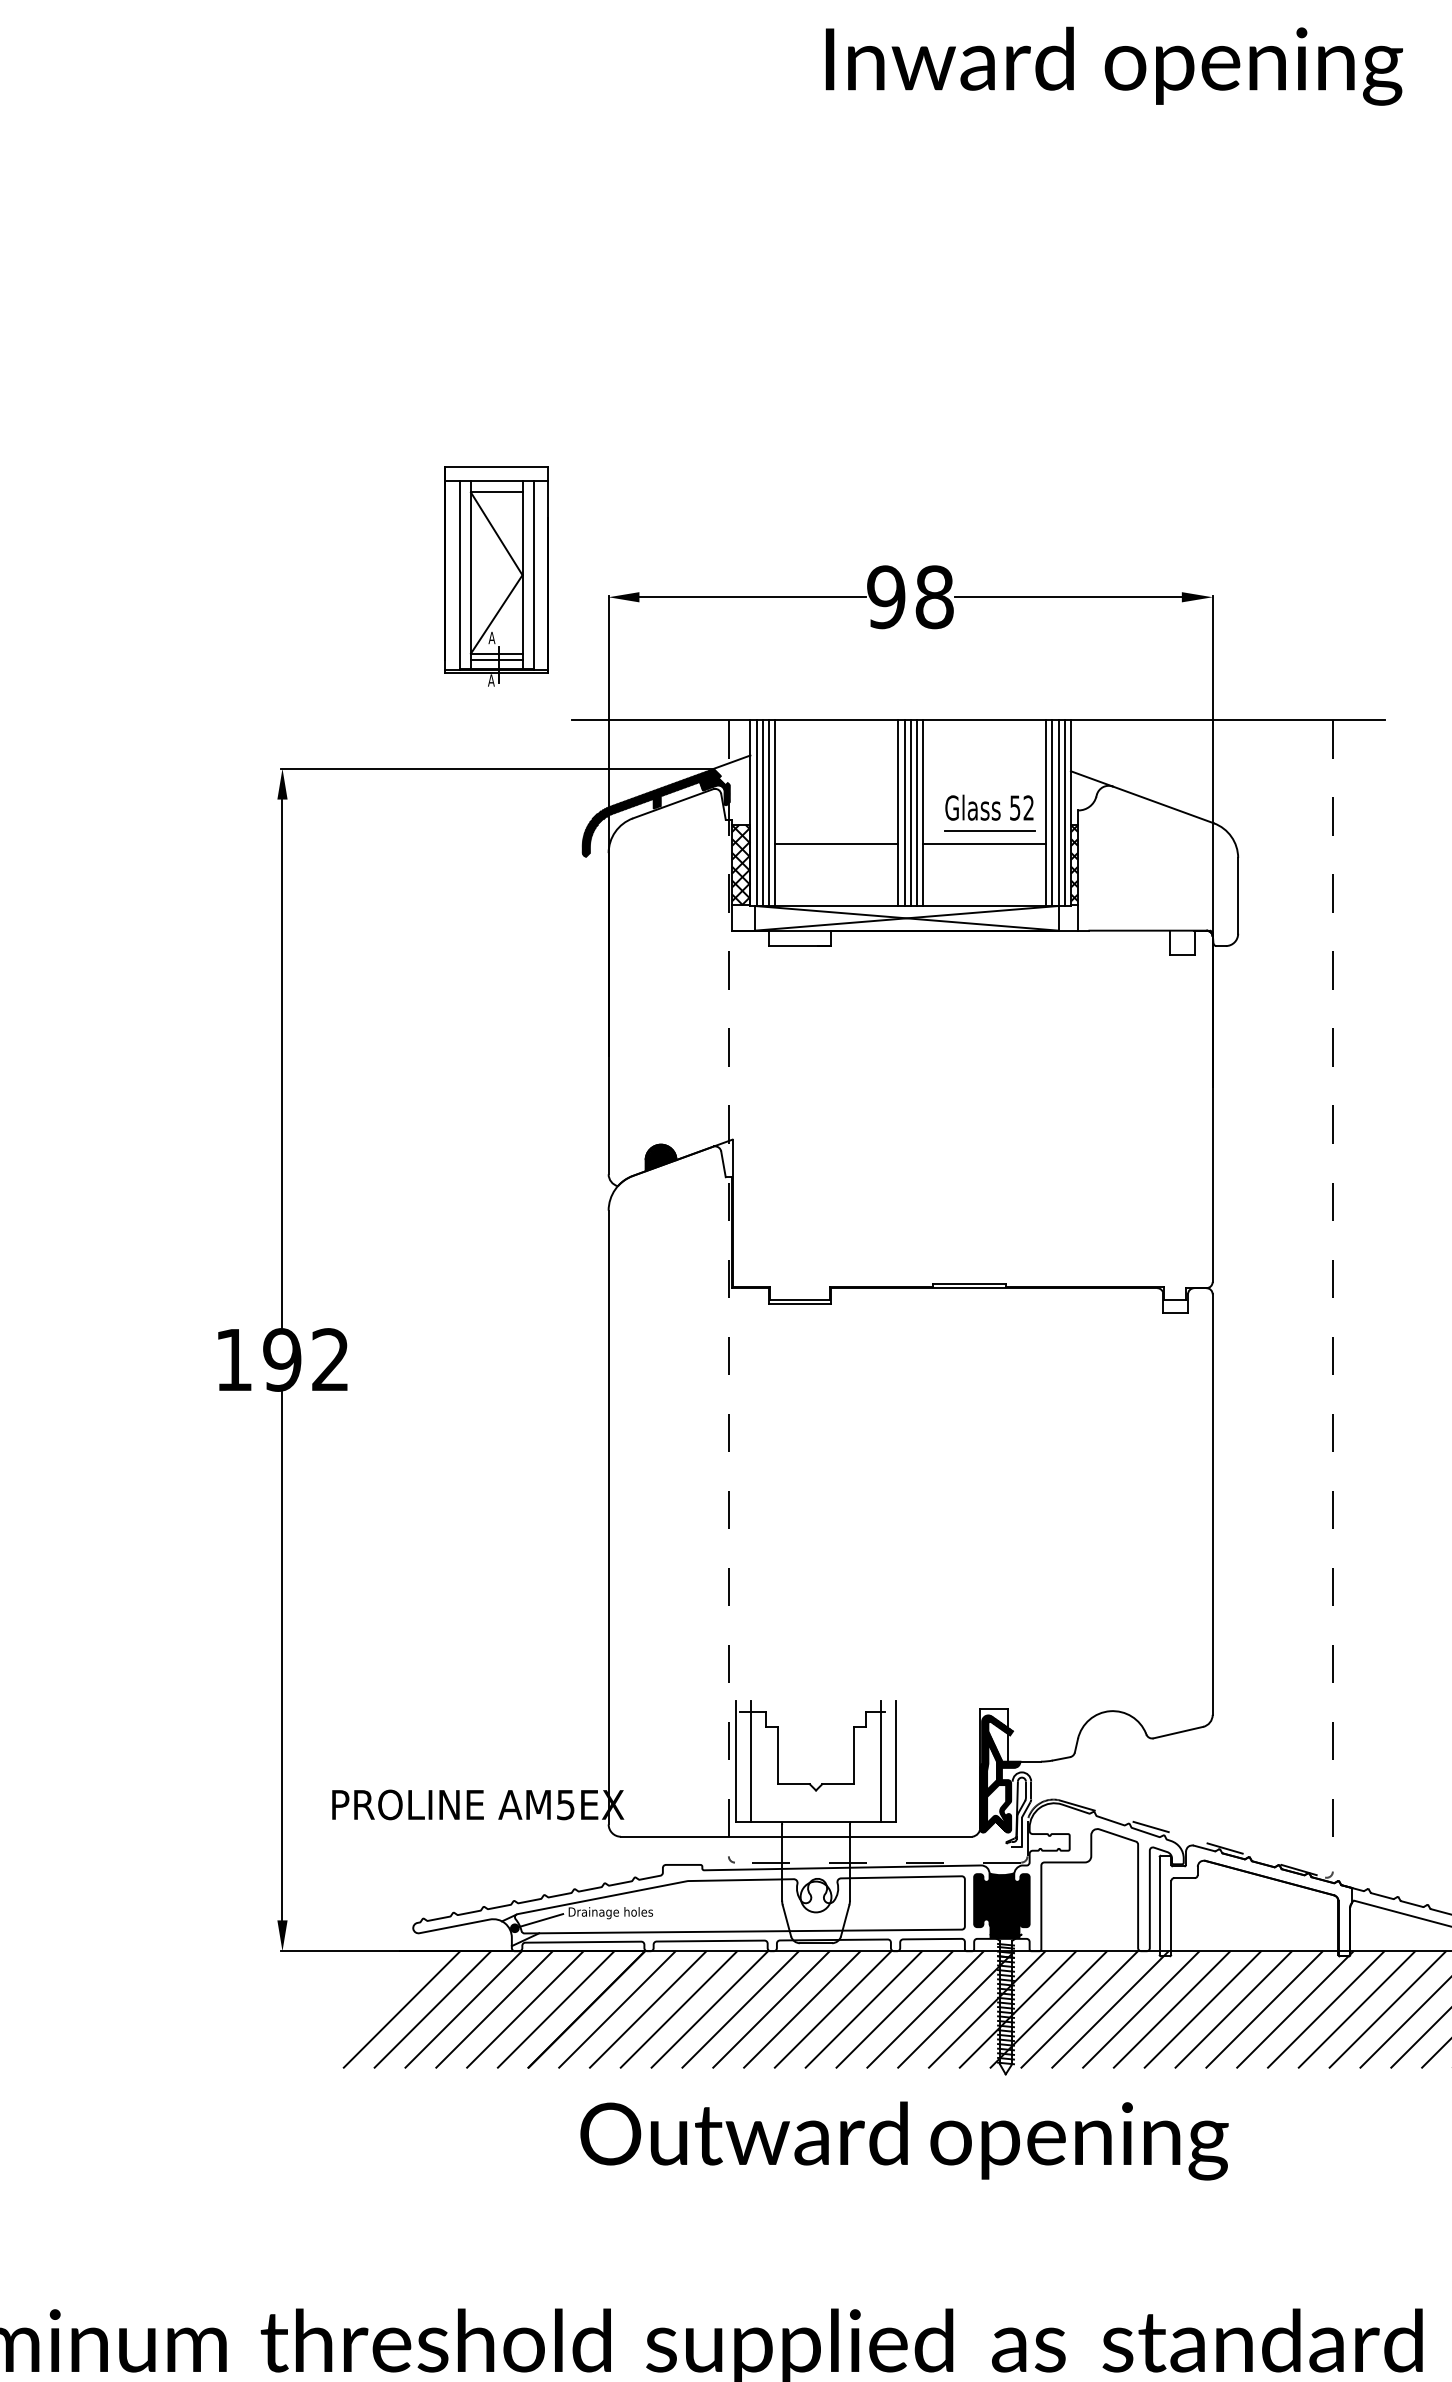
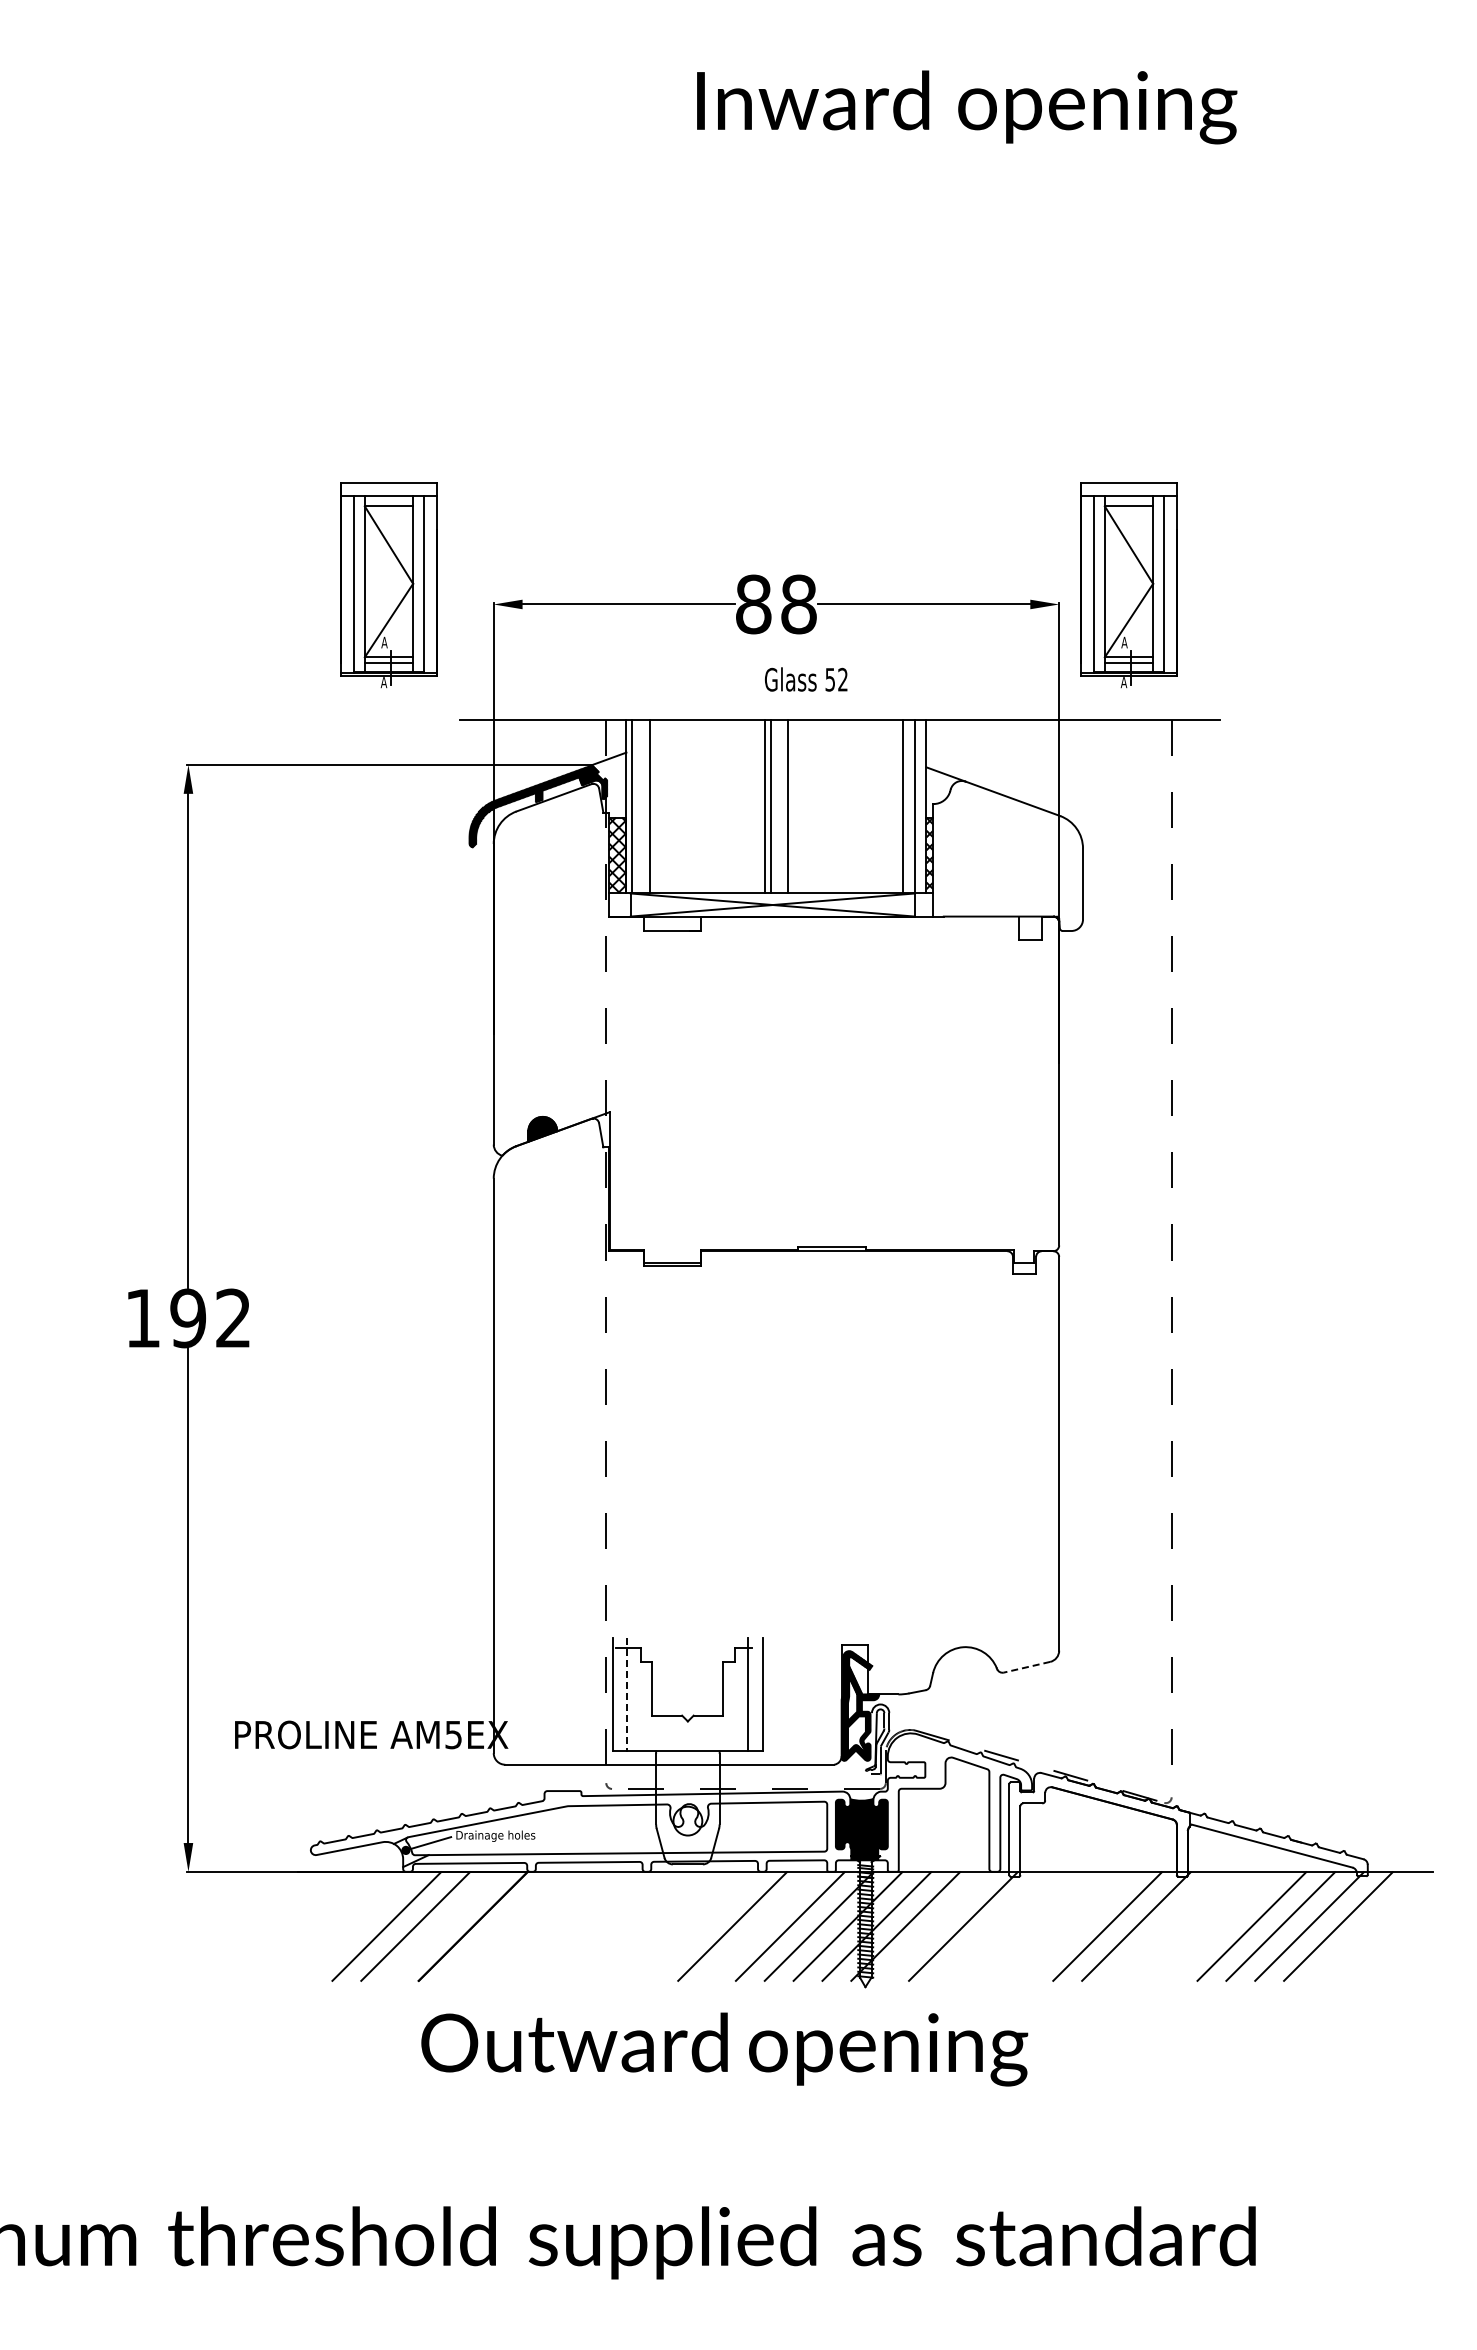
part: (1286, 576) -> (1128, 585), added
text: (886, 597) -> (753, 604), 98 -> 88
text: (989, 807) -> (806, 679), moved
line: (762, 813) -> (637, 806), removed
line: (768, 813) -> (643, 806), removed
line: (910, 813) -> (776, 806), removed
line: (917, 813) -> (782, 806), removed
line: (1052, 813) -> (909, 806), removed
line: (1064, 813) -> (920, 806), removed
line: (989, 831) -> (850, 823), removed
line: (835, 844) -> (706, 835), removed
line: (984, 844) -> (845, 835), removed
line: (1178, 1732) -> (1027, 1667), solid -> dashed
line: (751, 1761) -> (627, 1694), solid -> dashed
line: (401, 2009) -> (299, 1926), removed
line: (432, 2009) -> (328, 1926), removed
line: (463, 2009) -> (357, 1926), removed
line: (556, 2009) -> (444, 1926), removed
line: (616, 2009) -> (501, 1926), removed
line: (647, 2009) -> (530, 1926), removed
line: (678, 2009) -> (559, 1926), removed
line: (708, 2009) -> (587, 1926), removed
line: (739, 2009) -> (616, 1926), removed
line: (770, 2009) -> (645, 1926), removed
line: (801, 2009) -> (674, 1926), removed
line: (832, 2009) -> (703, 1926), removed
line: (894, 2009) -> (761, 1926), removed
line: (1079, 2009) -> (934, 1926), removed
line: (1140, 2009) -> (991, 1926), removed
line: (1171, 2009) -> (1020, 1926), removed
line: (1202, 2009) -> (1049, 1926), removed
line: (1233, 2009) -> (1078, 1926), removed
line: (1325, 2009) -> (1164, 1926), removed
line: (1356, 2009) -> (1193, 1926), removed
line: (1387, 2009) -> (1222, 1926), removed
text: (904, 2140) -> (724, 2049), moved

